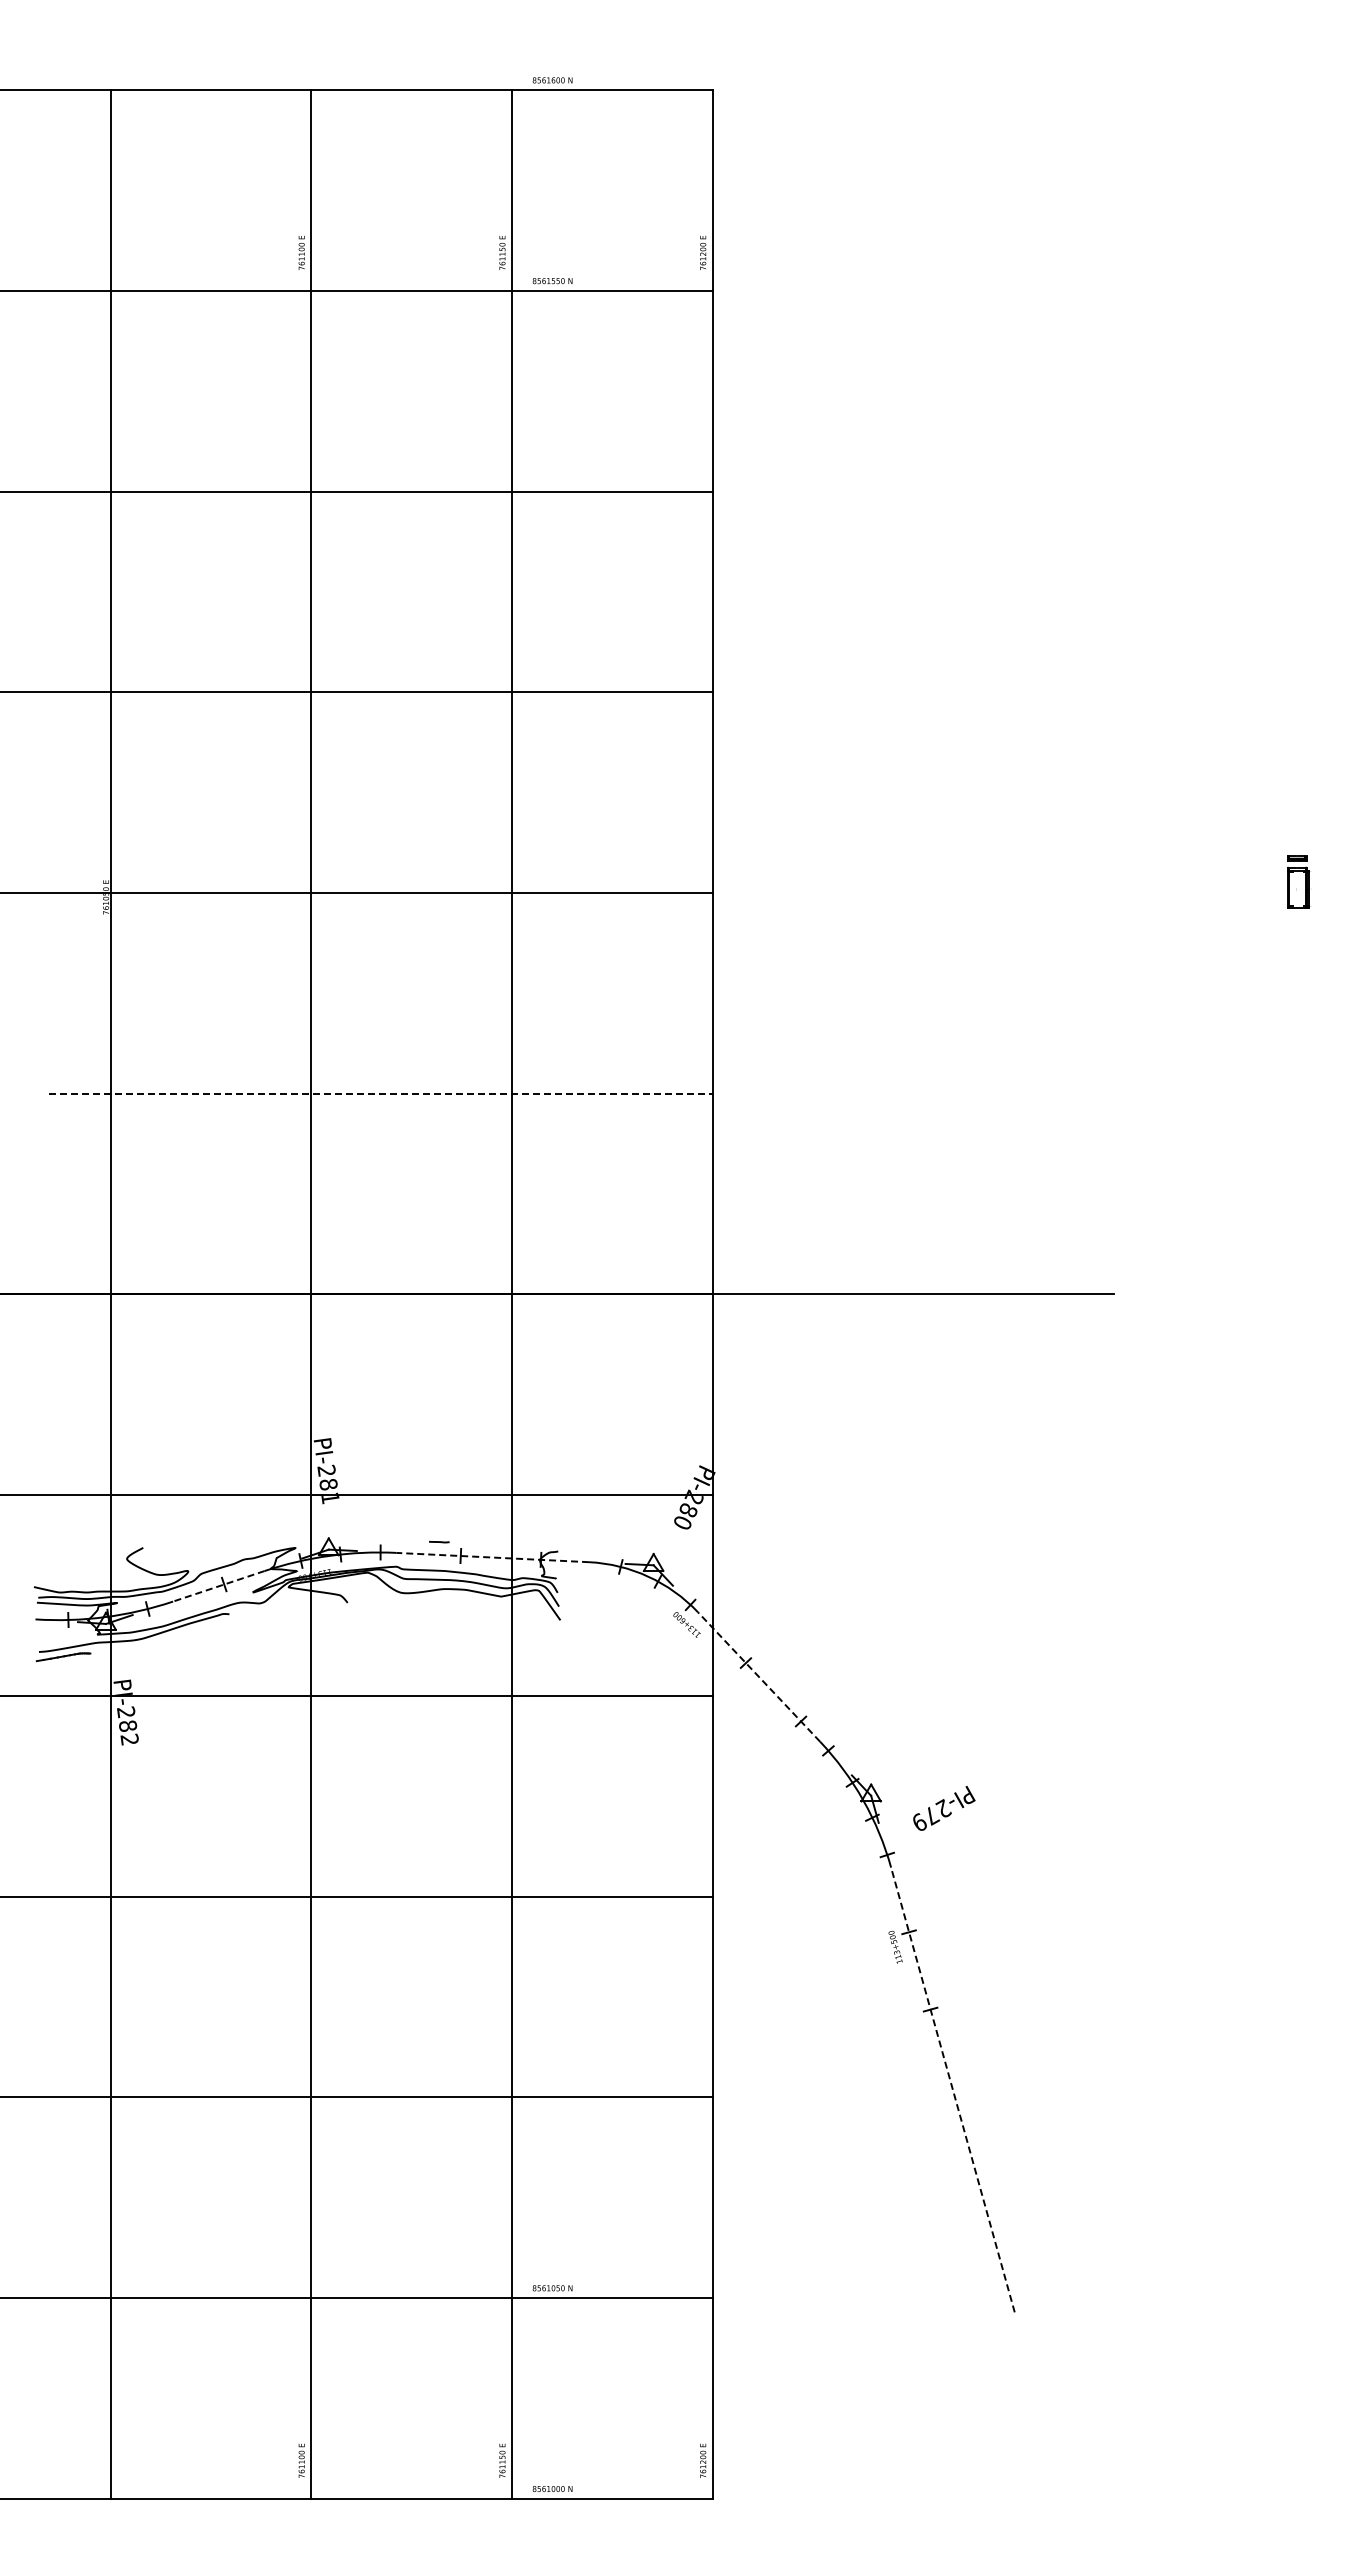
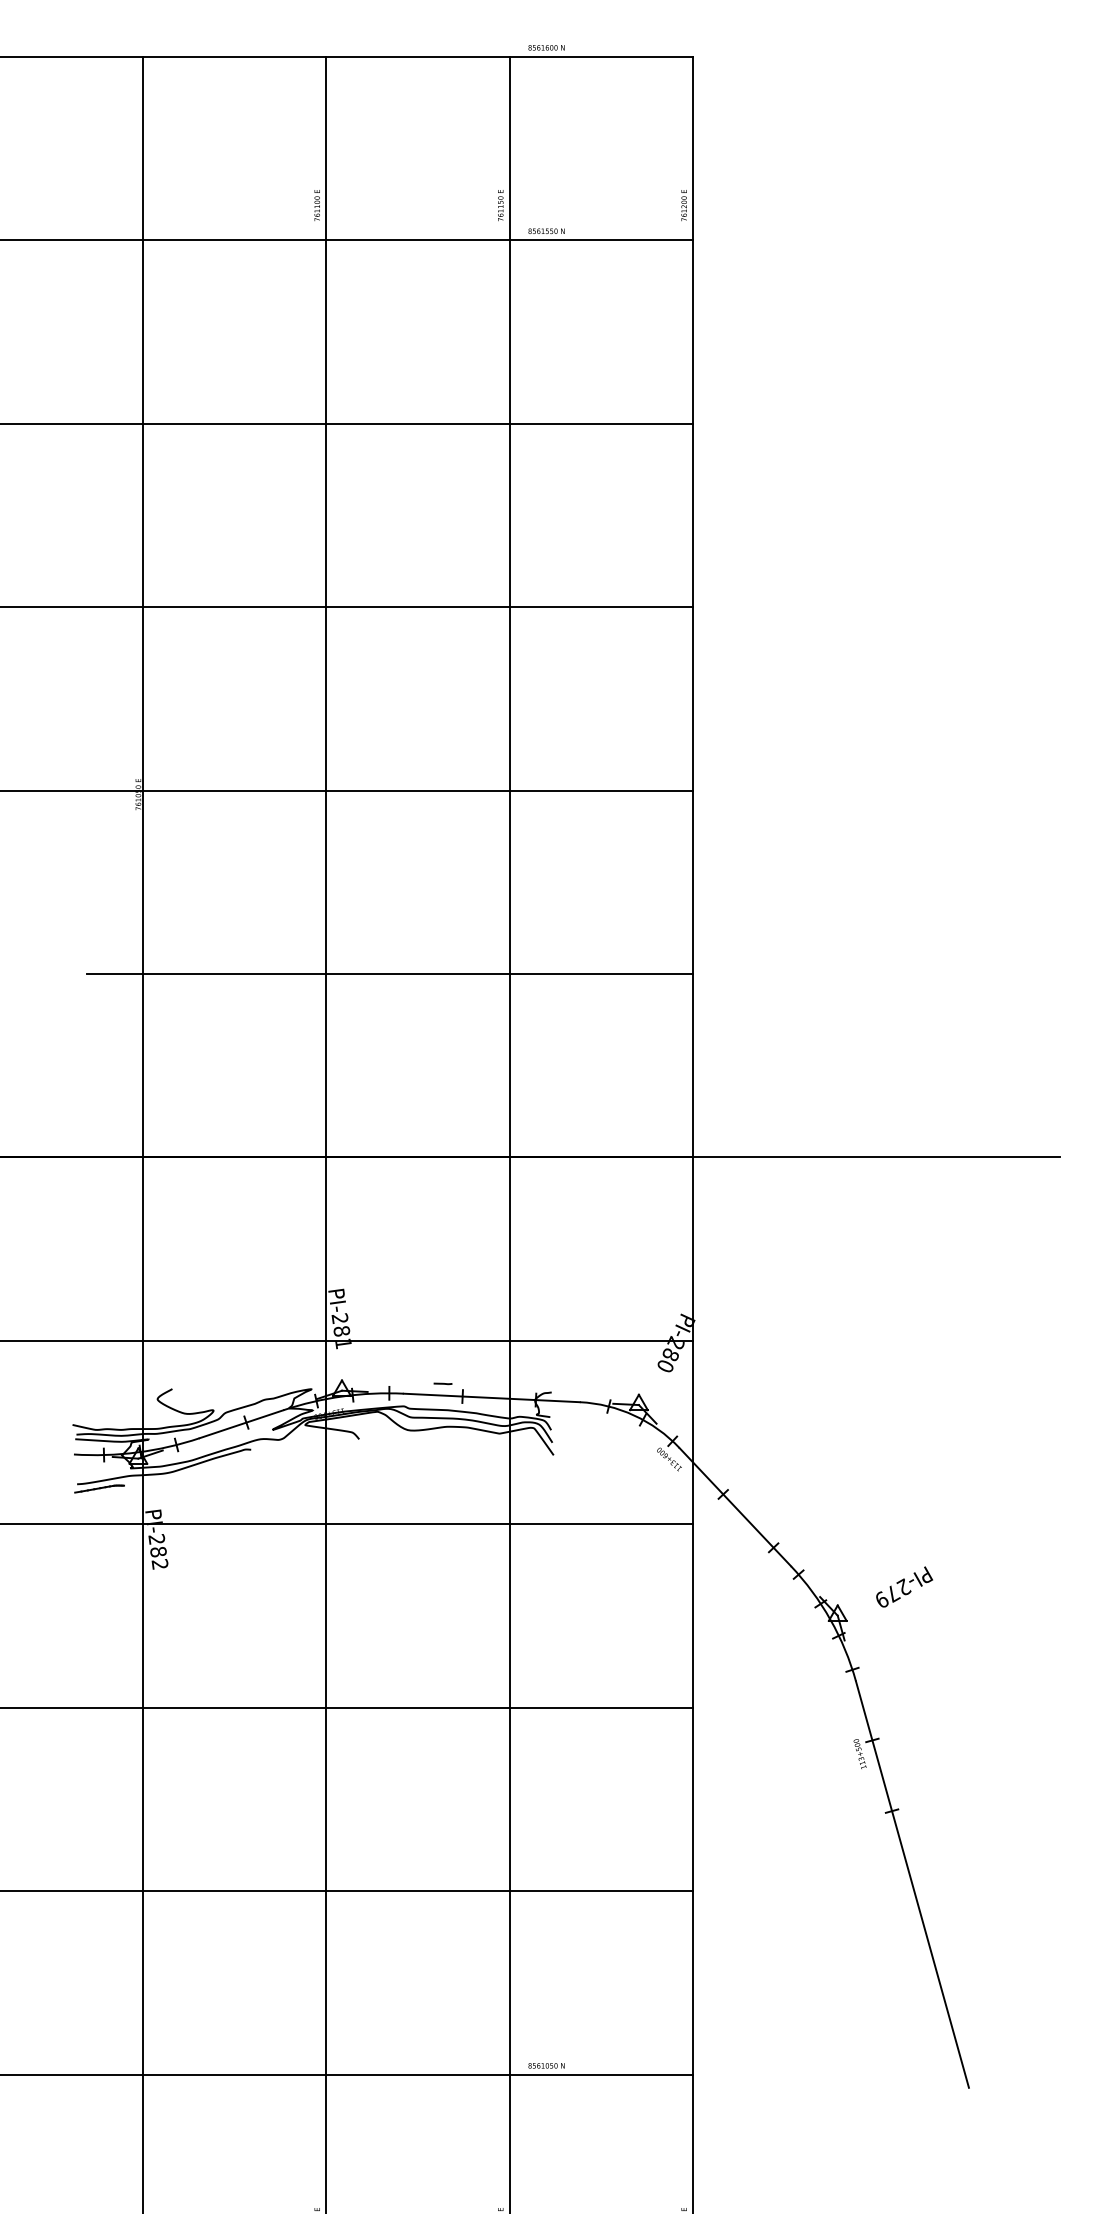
line: (381, 1093) -> (390, 973), dashed -> solid
line: (492, 1557) -> (491, 1397), dashed -> solid
line: (218, 1586) -> (241, 1424), dashed -> solid
line: (759, 1677) -> (735, 1507), dashed -> solid
text: (944, 1808) -> (904, 1587), moved
line: (952, 2089) -> (912, 1884), dashed -> solid

